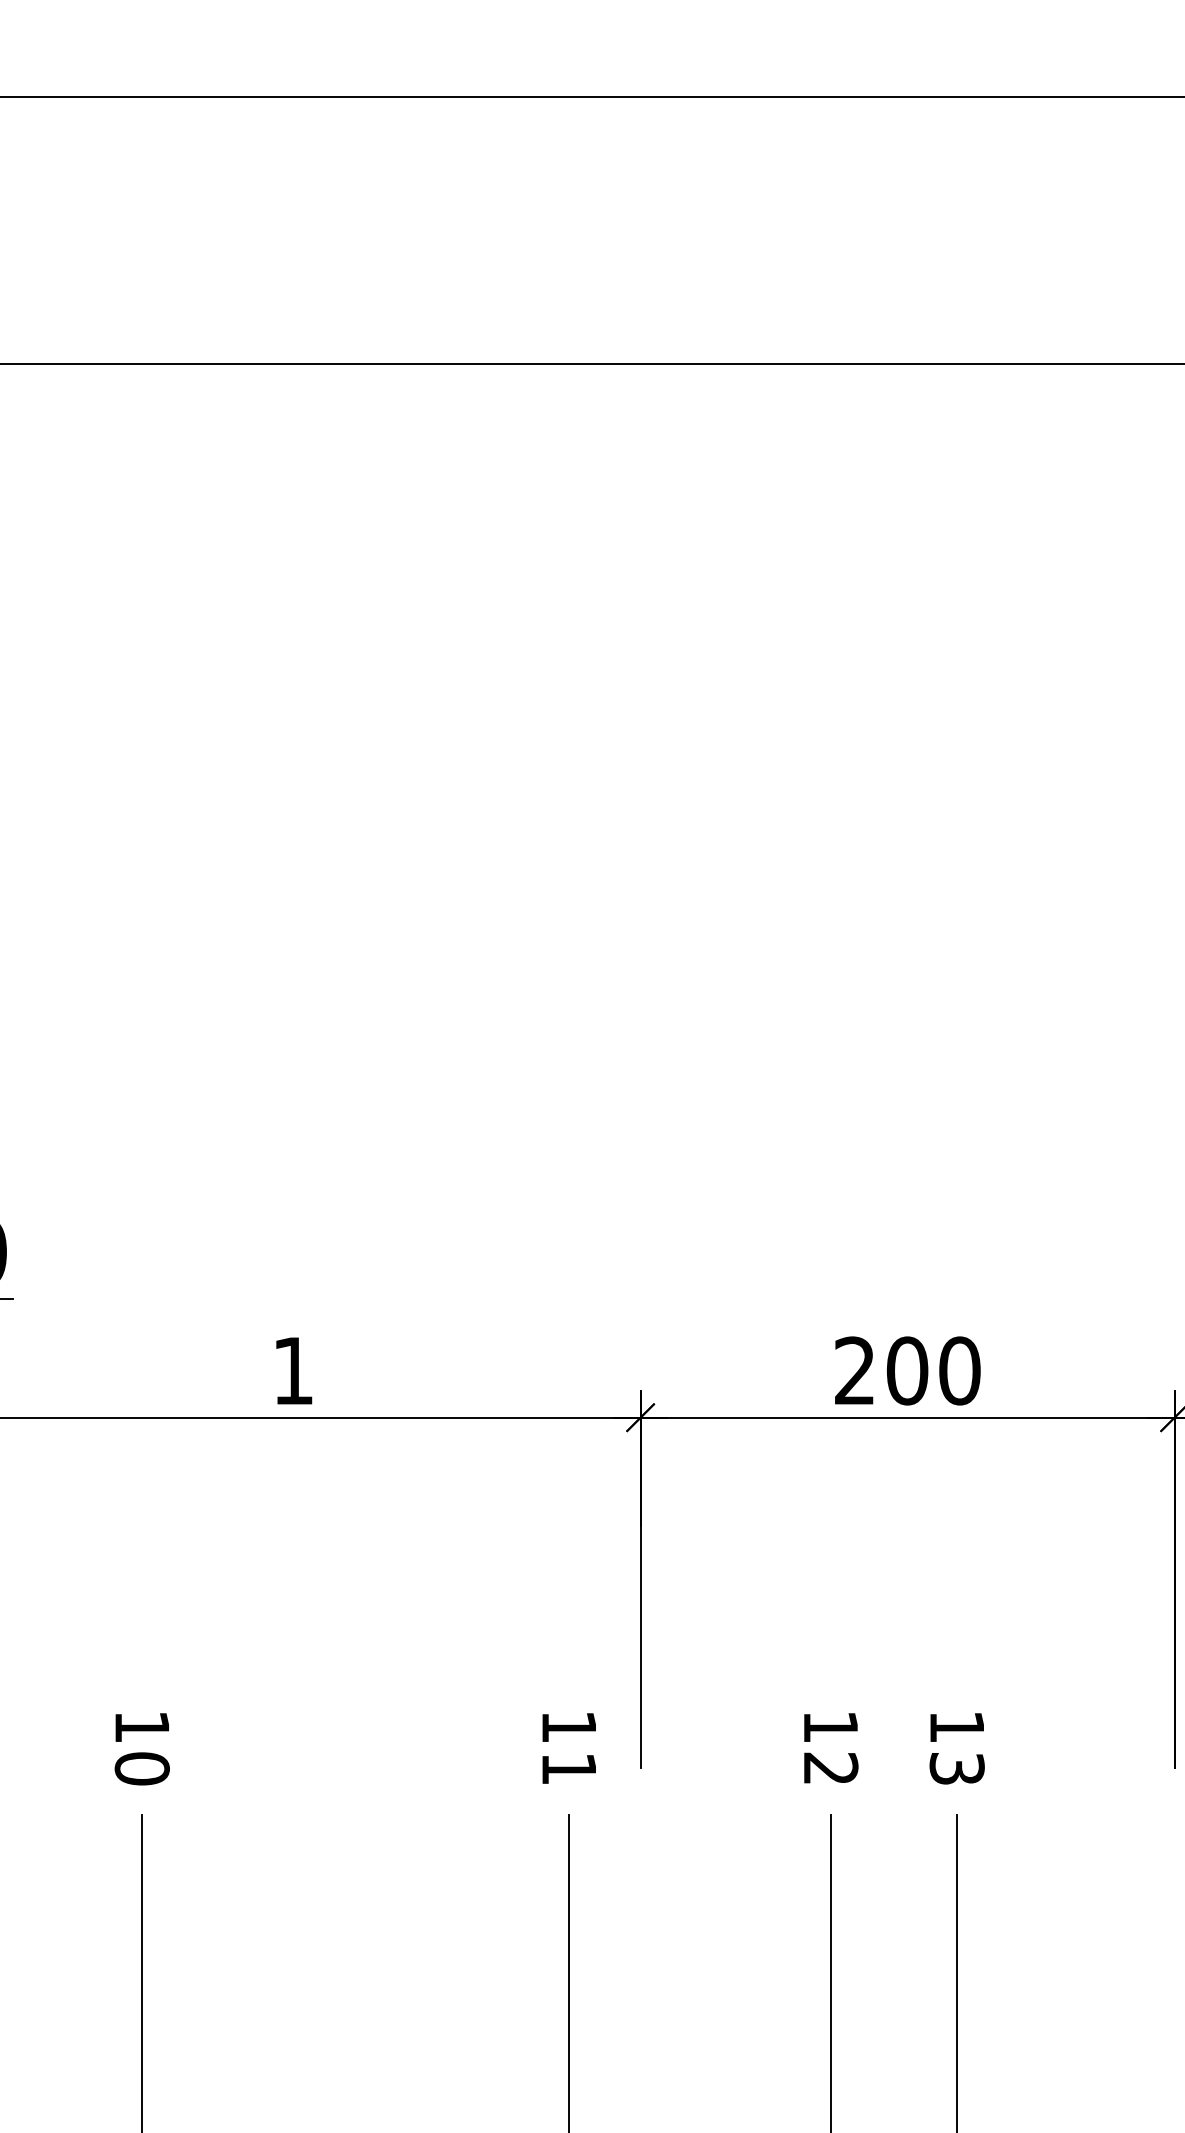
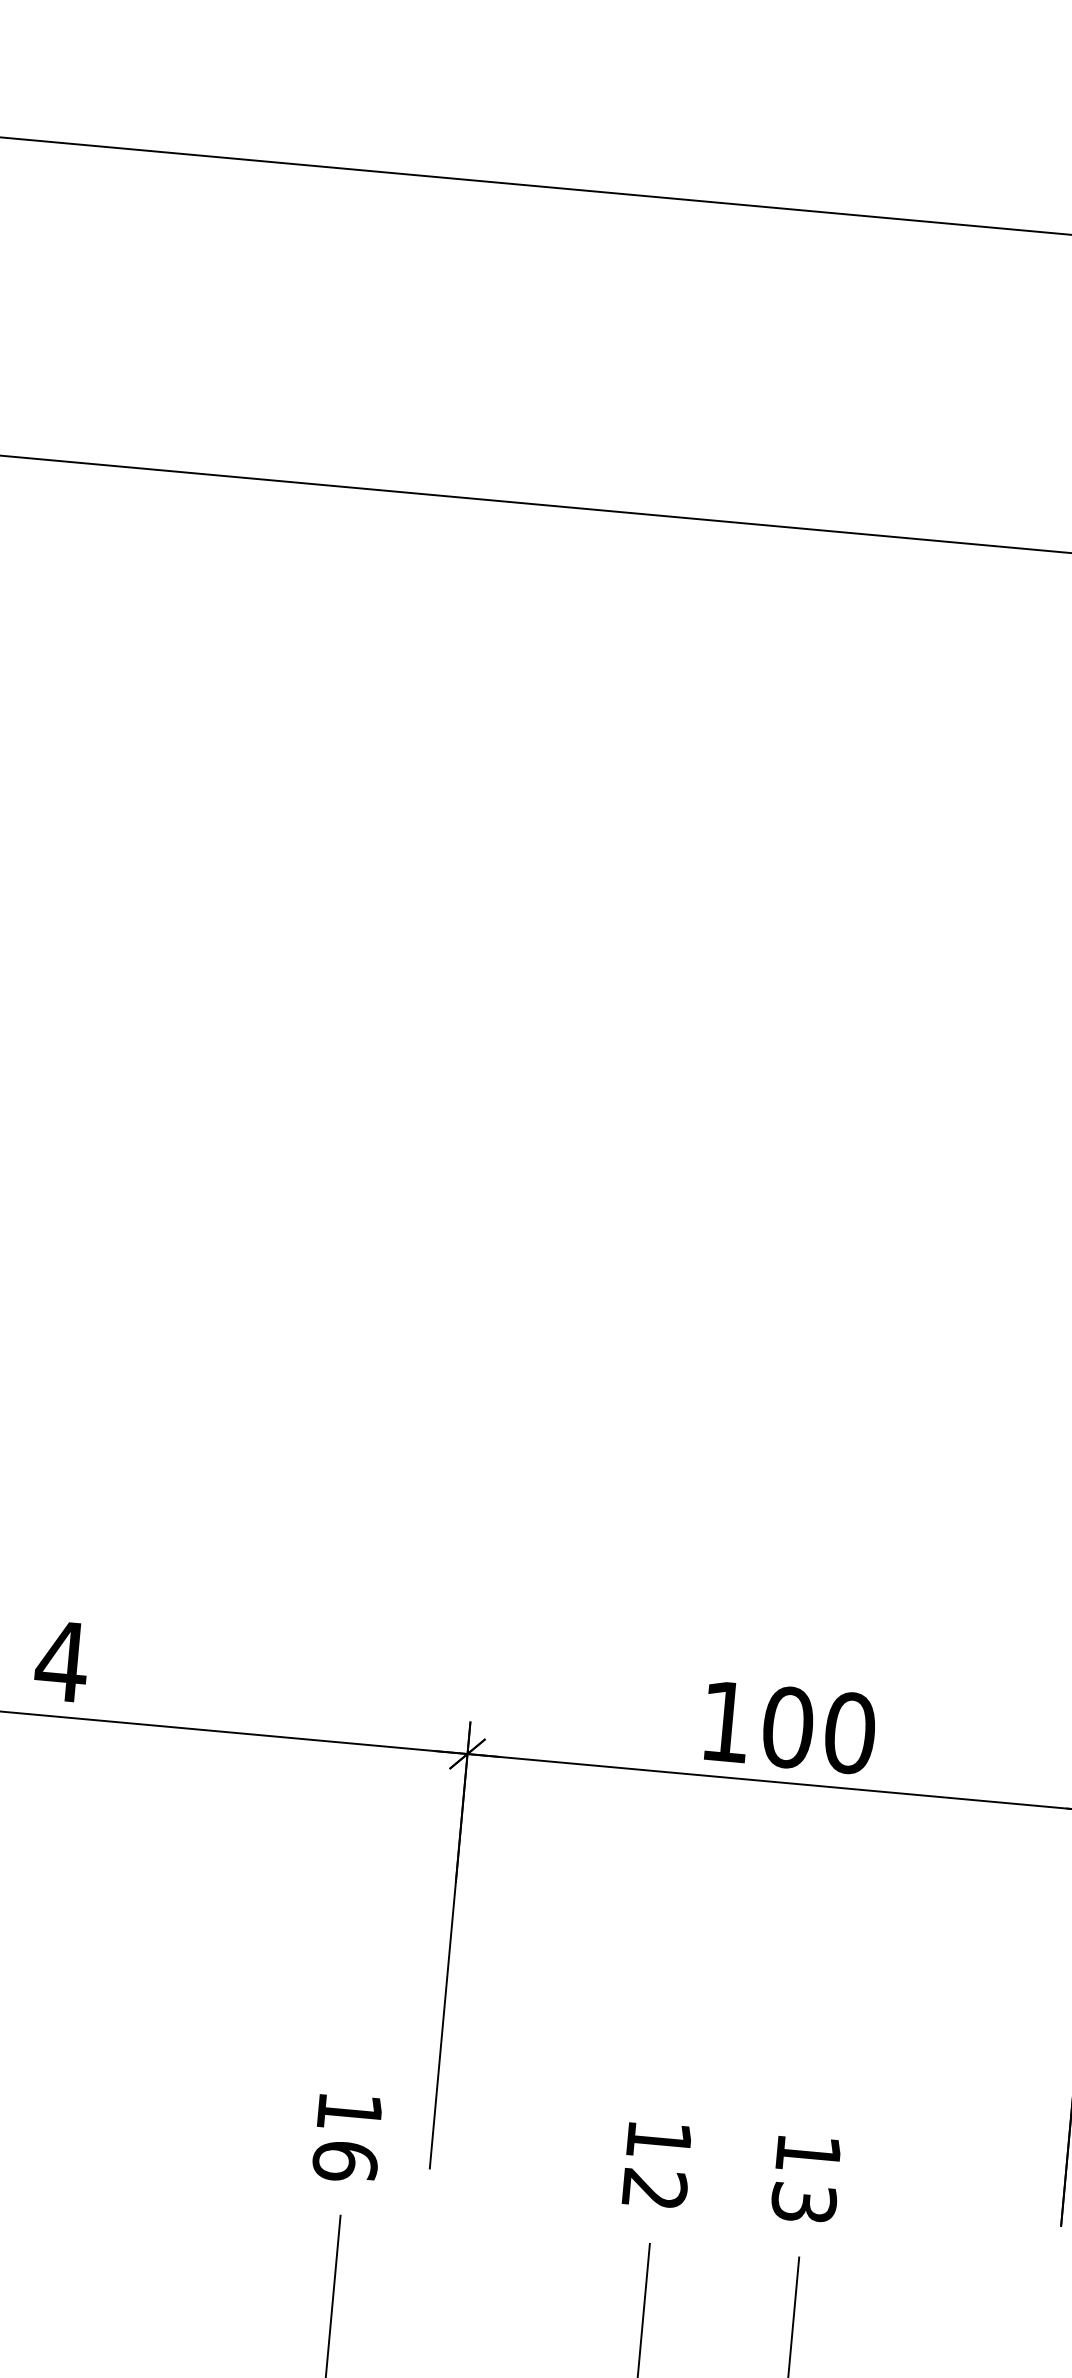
text: (293, 1370) -> (62, 1660), 1 -> 4
text: (854, 1370) -> (725, 1721), 200 -> 100
text: (568, 1768) -> (344, 2161), 11 -> 16

